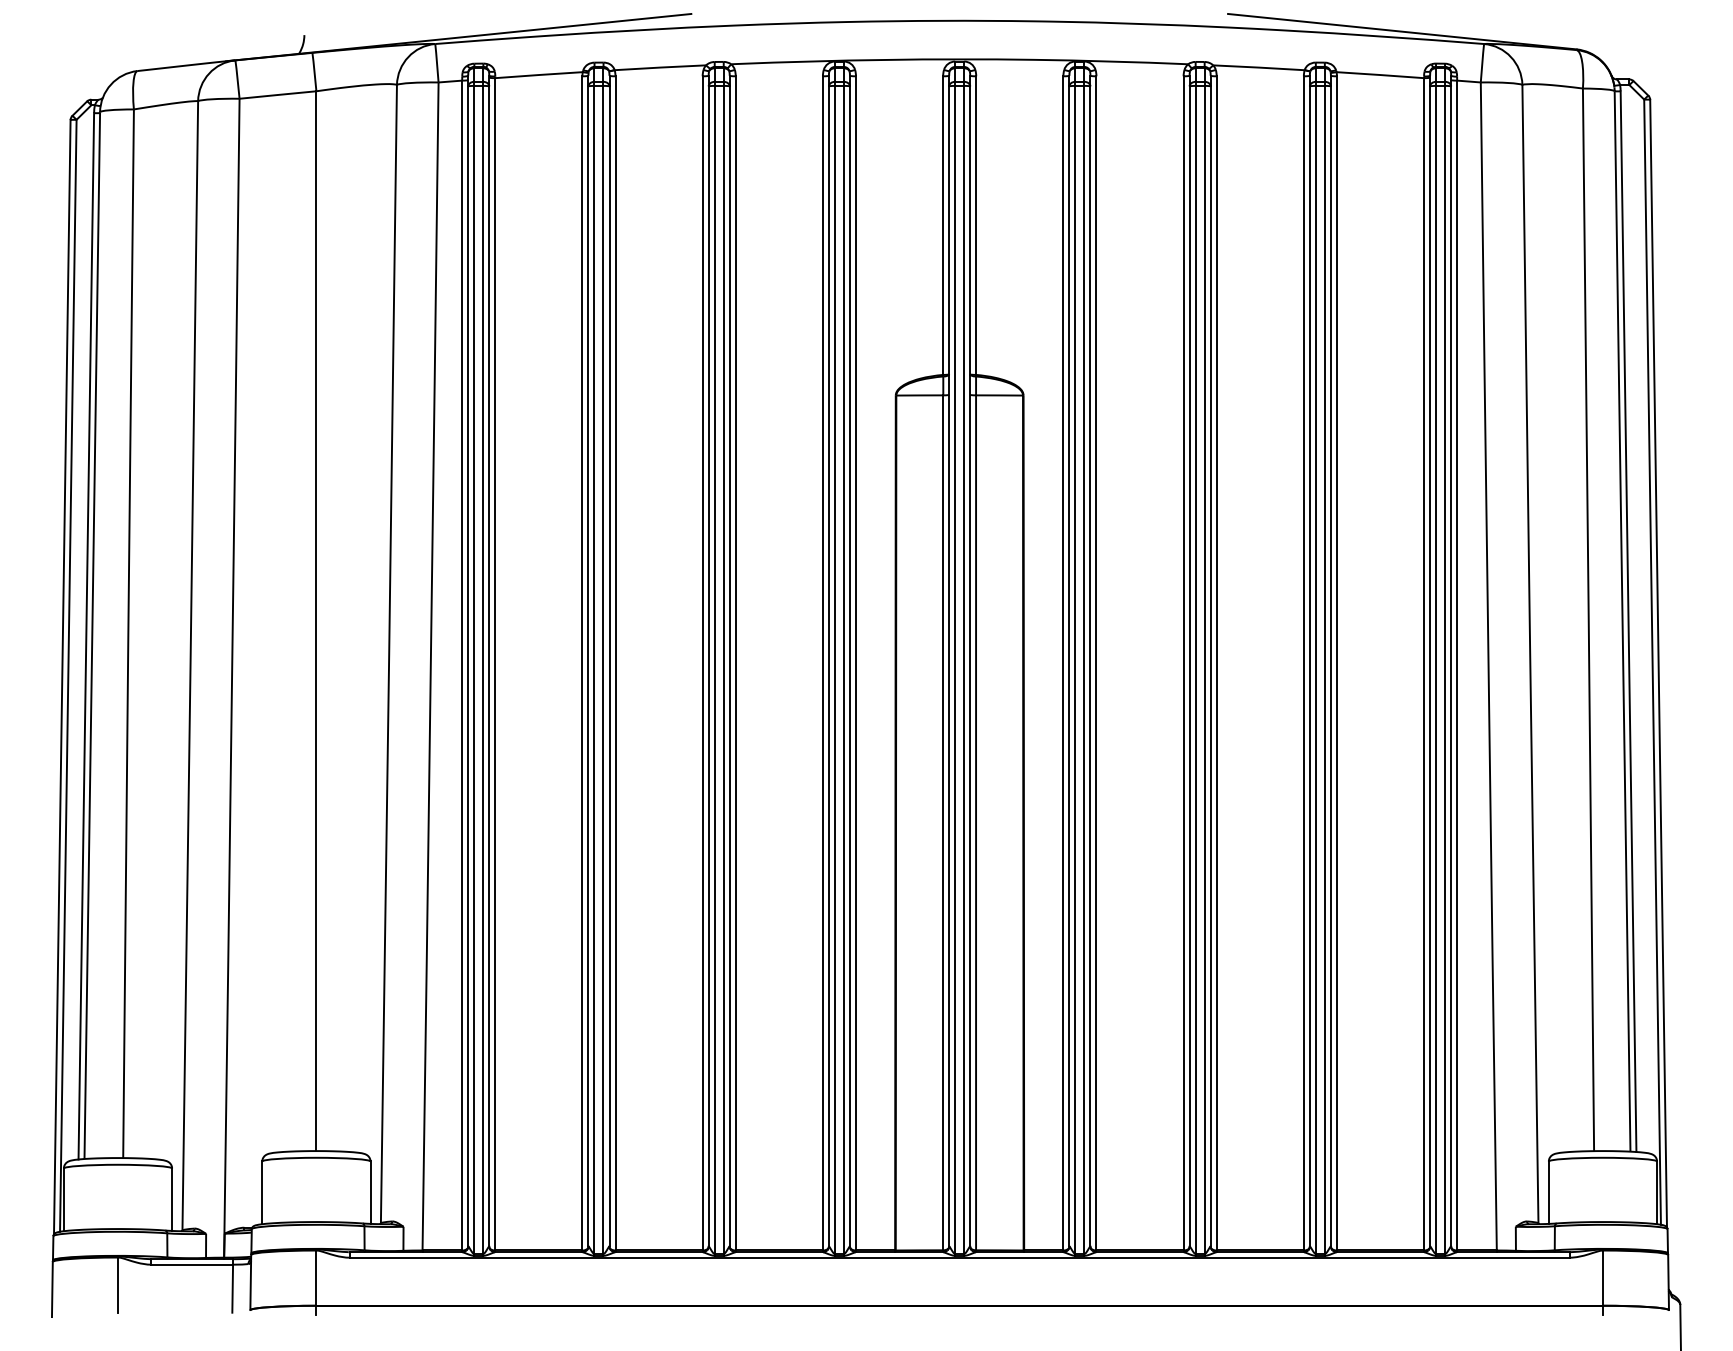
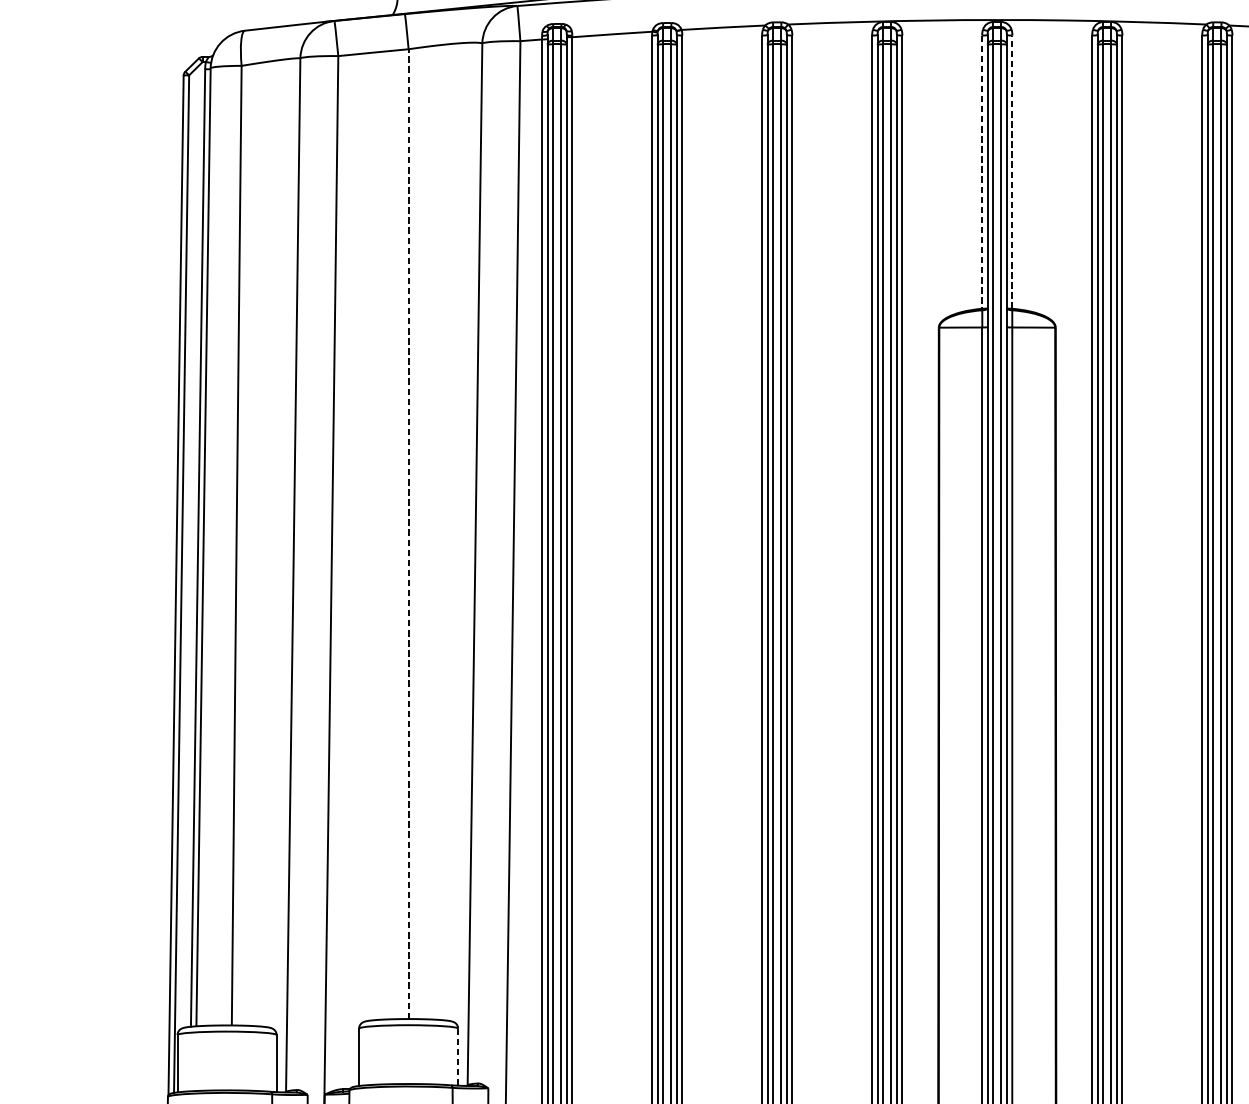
line: (976, 225) -> (1012, 172), solid -> dashed
line: (943, 226) -> (982, 172), solid -> dashed
line: (316, 621) -> (408, 534), solid -> dashed
line: (370, 1193) -> (458, 1057), solid -> dashed

